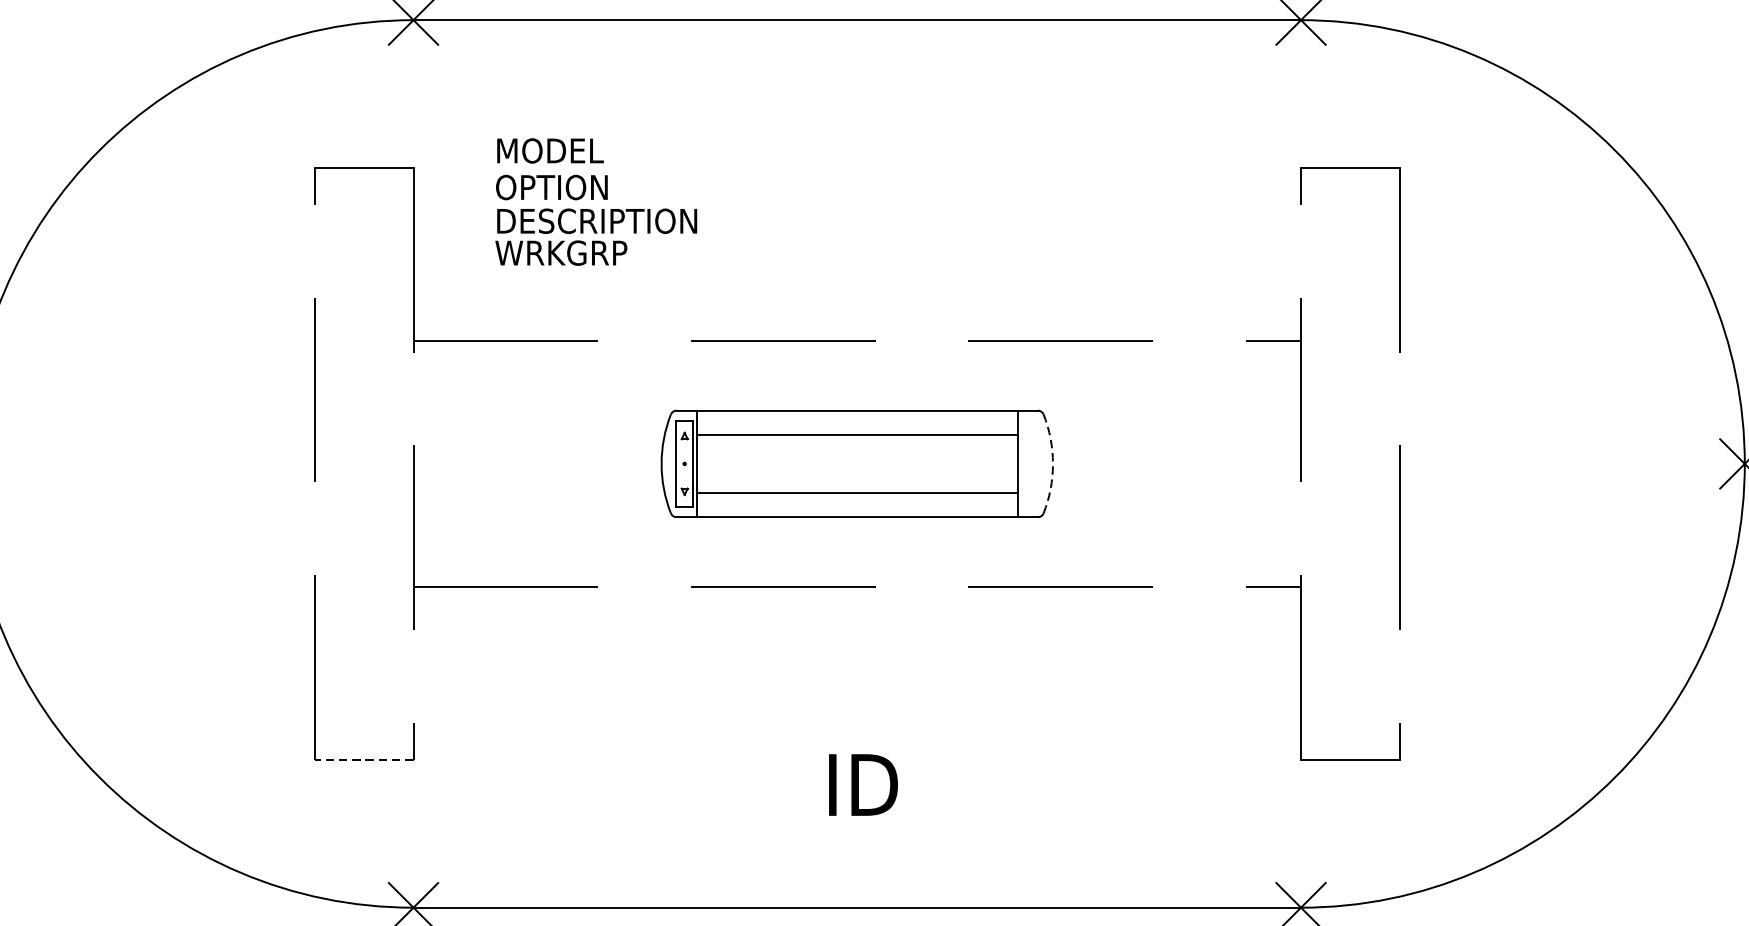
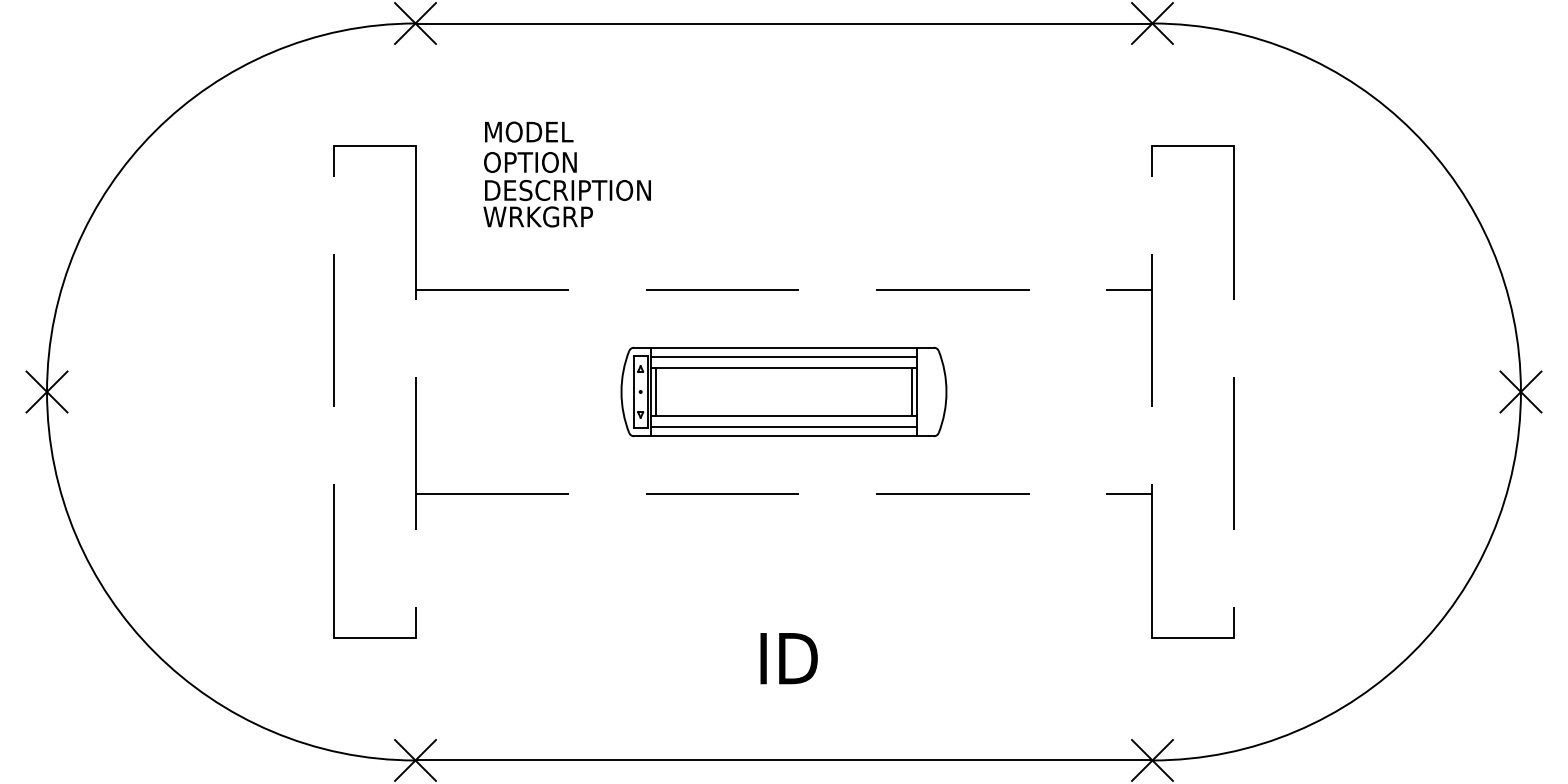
line: (856, 421) -> (783, 356), added
line: (703, 463) -> (656, 391), added
line: (1010, 463) -> (911, 391), added
arc: (1052, 464) -> (946, 392), dashed -> solid
line: (856, 506) -> (783, 427), added
line: (364, 759) -> (374, 637), dashed -> solid

